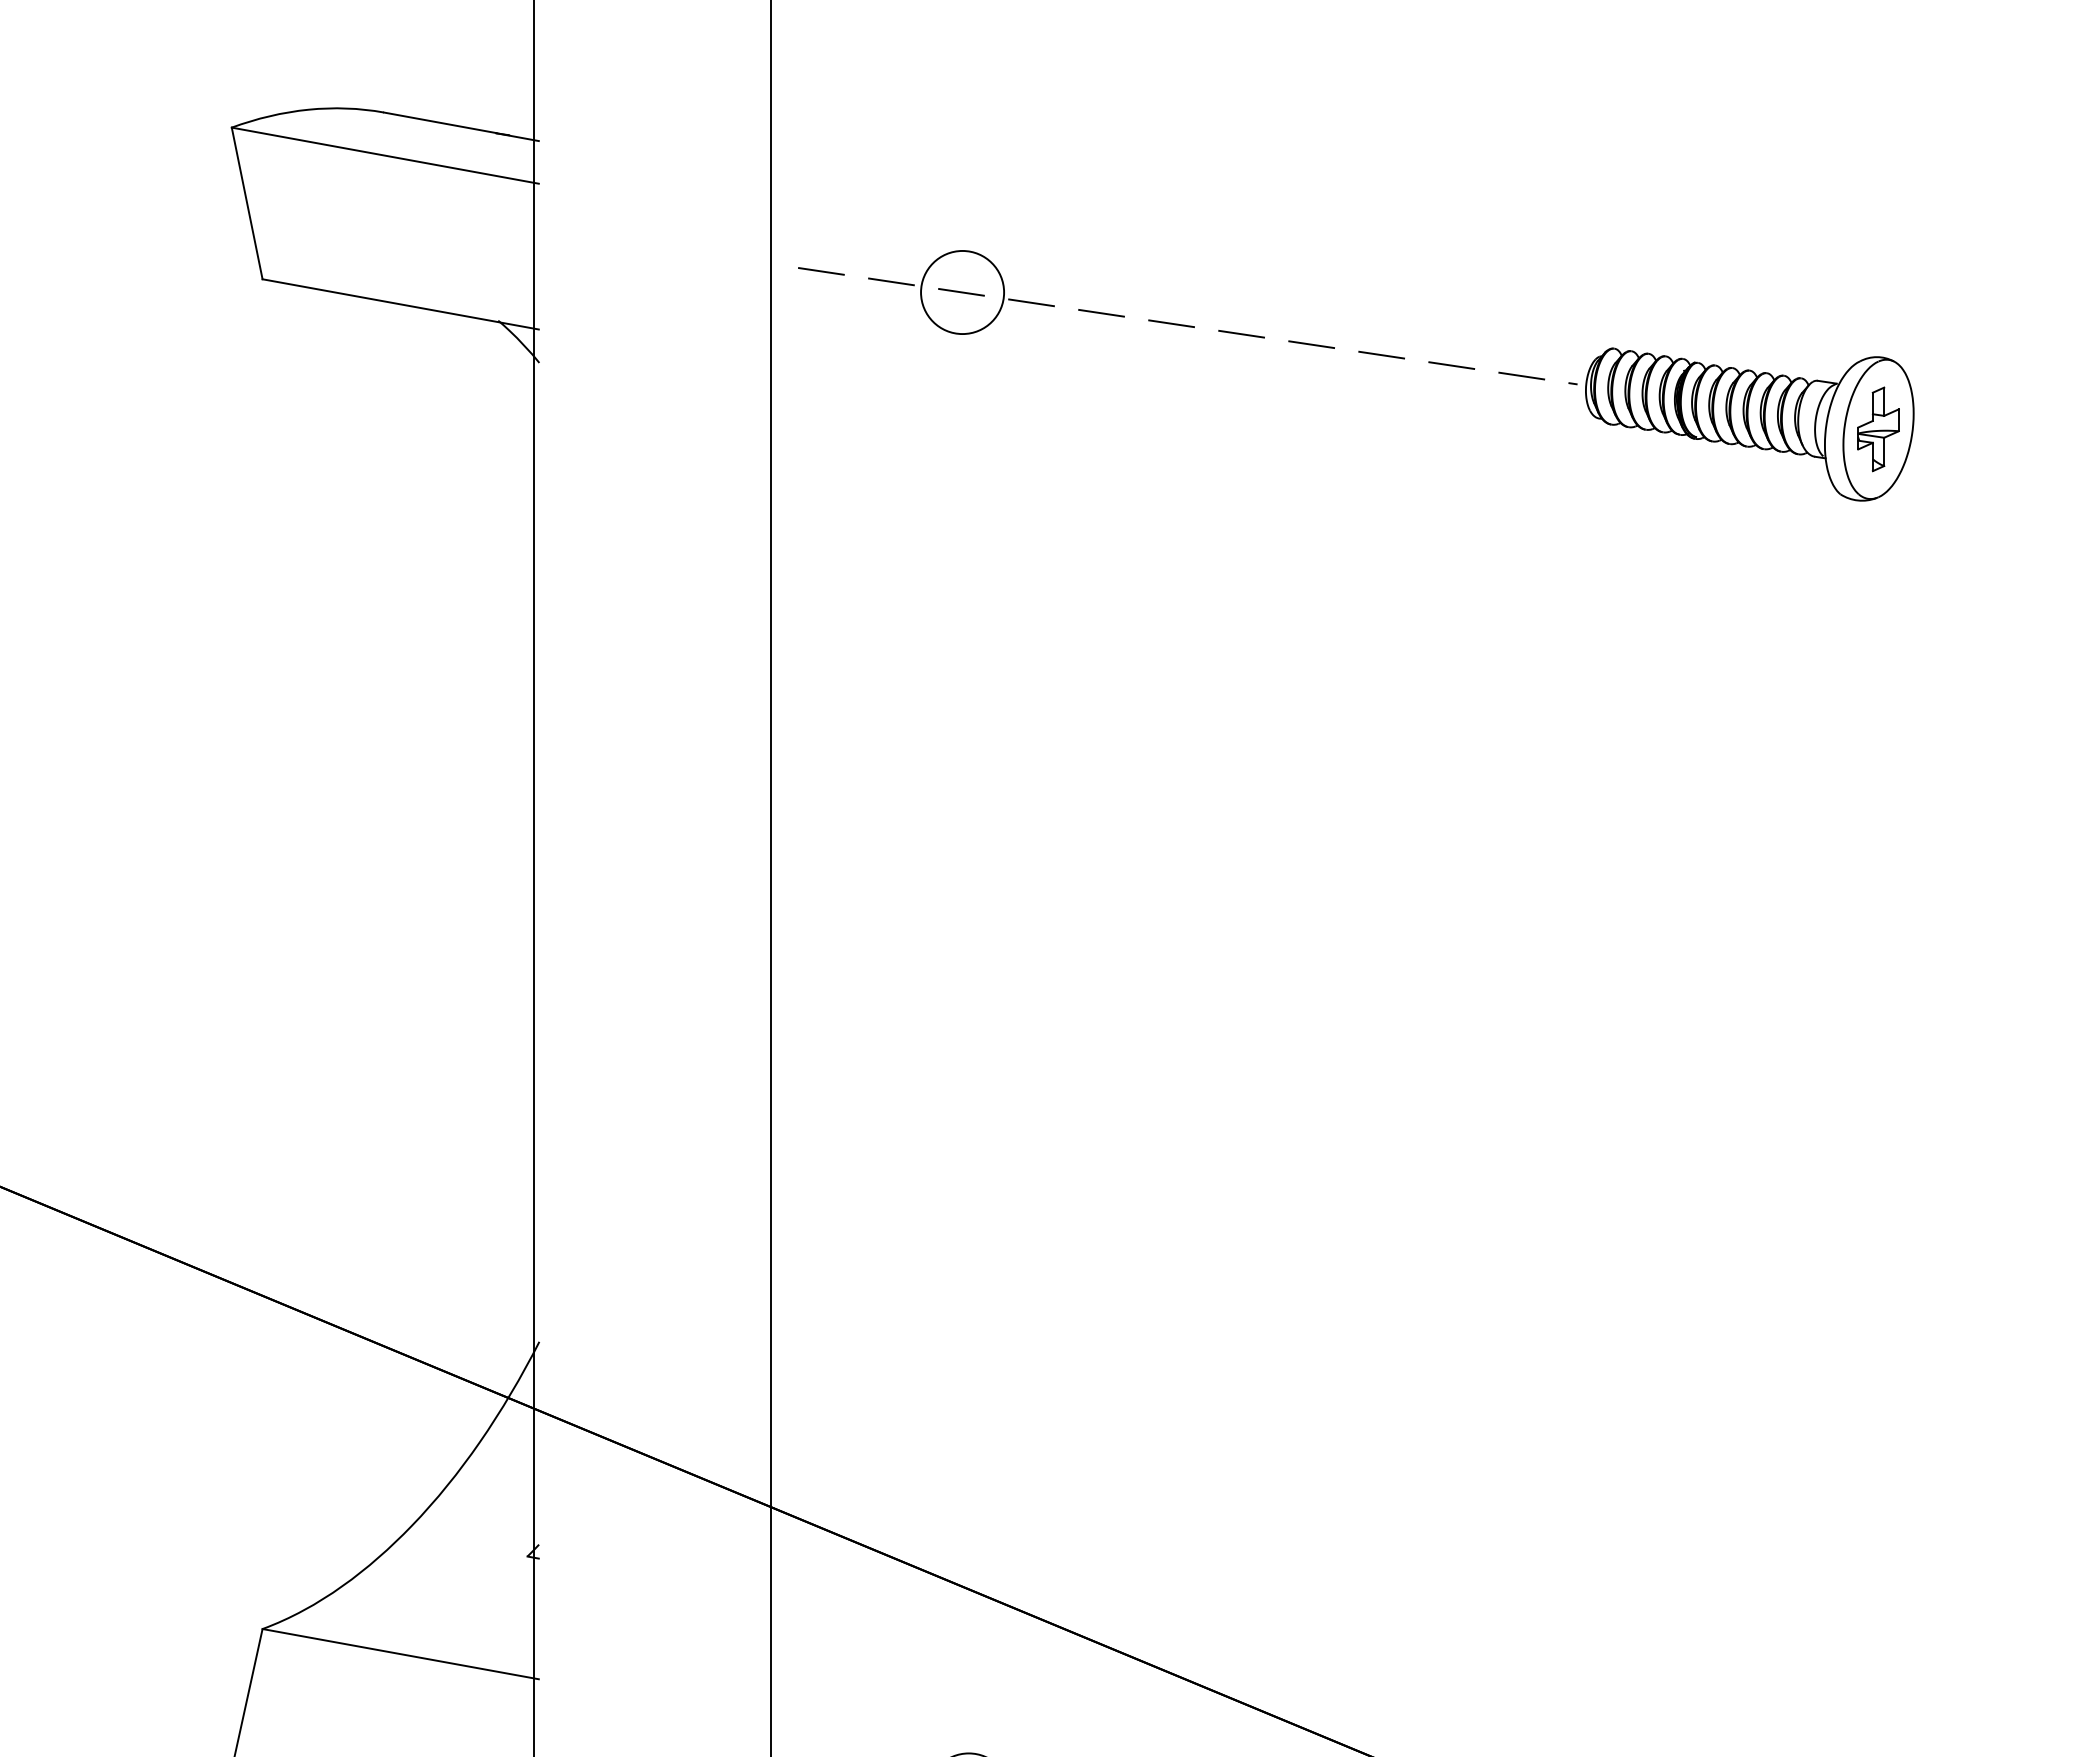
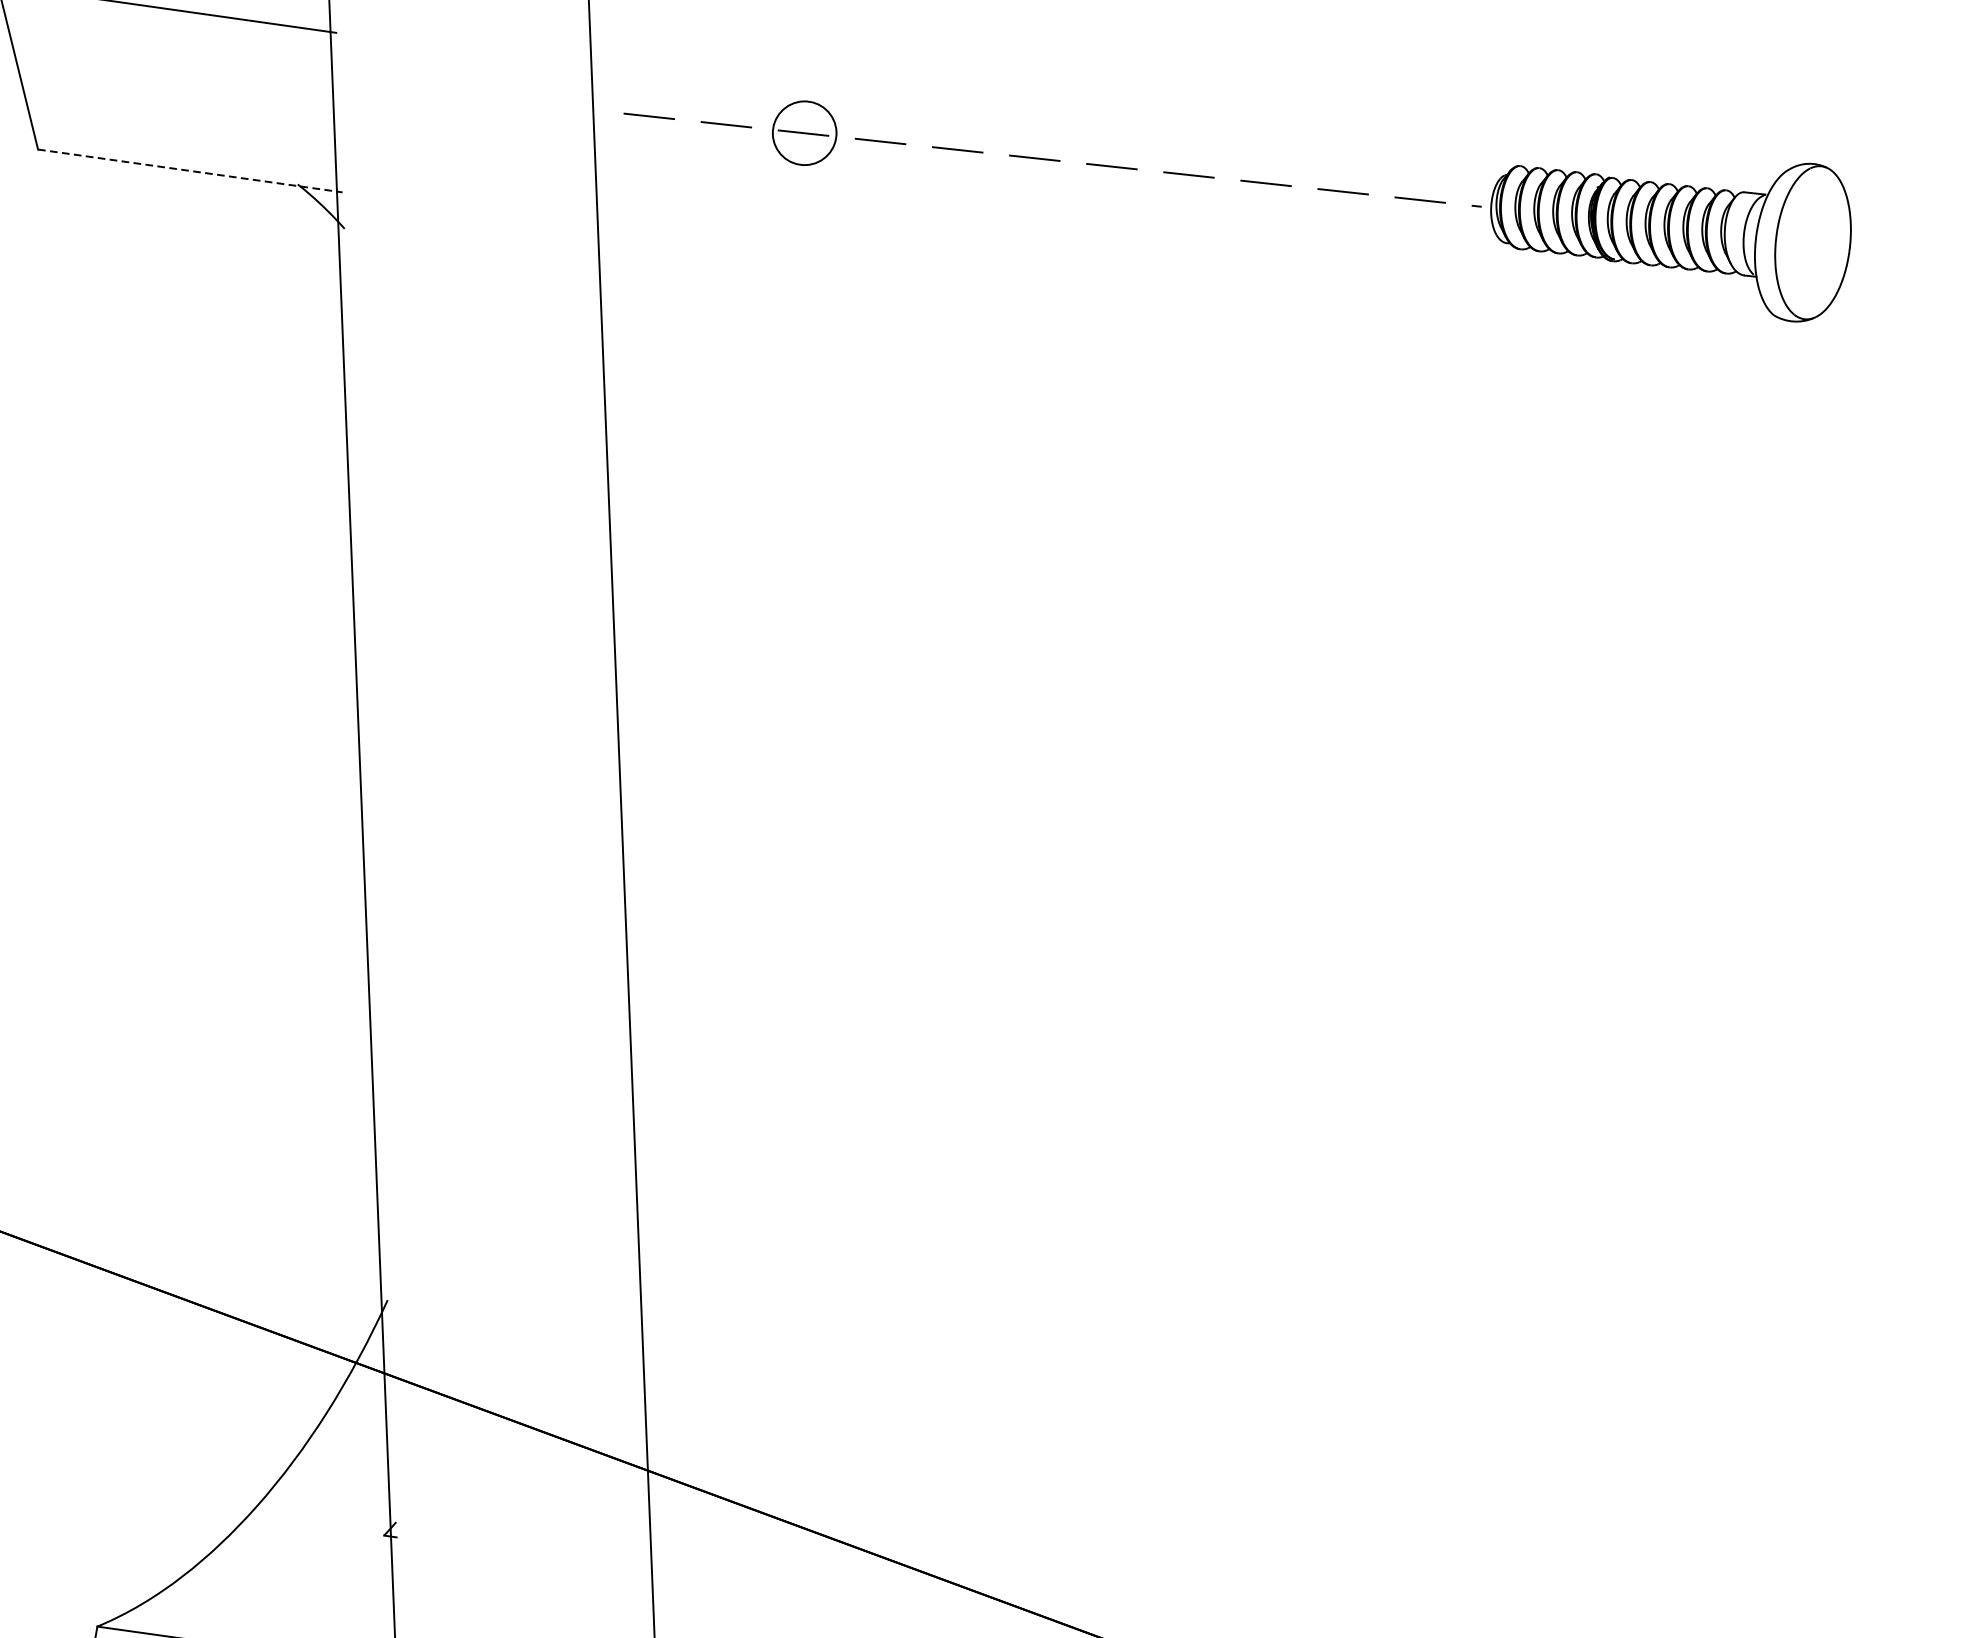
circle: (962, 292) -> (804, 133), size x0.7
line: (401, 304) -> (191, 171), solid -> dashed
part: (1878, 429) -> (1813, 242), removed

